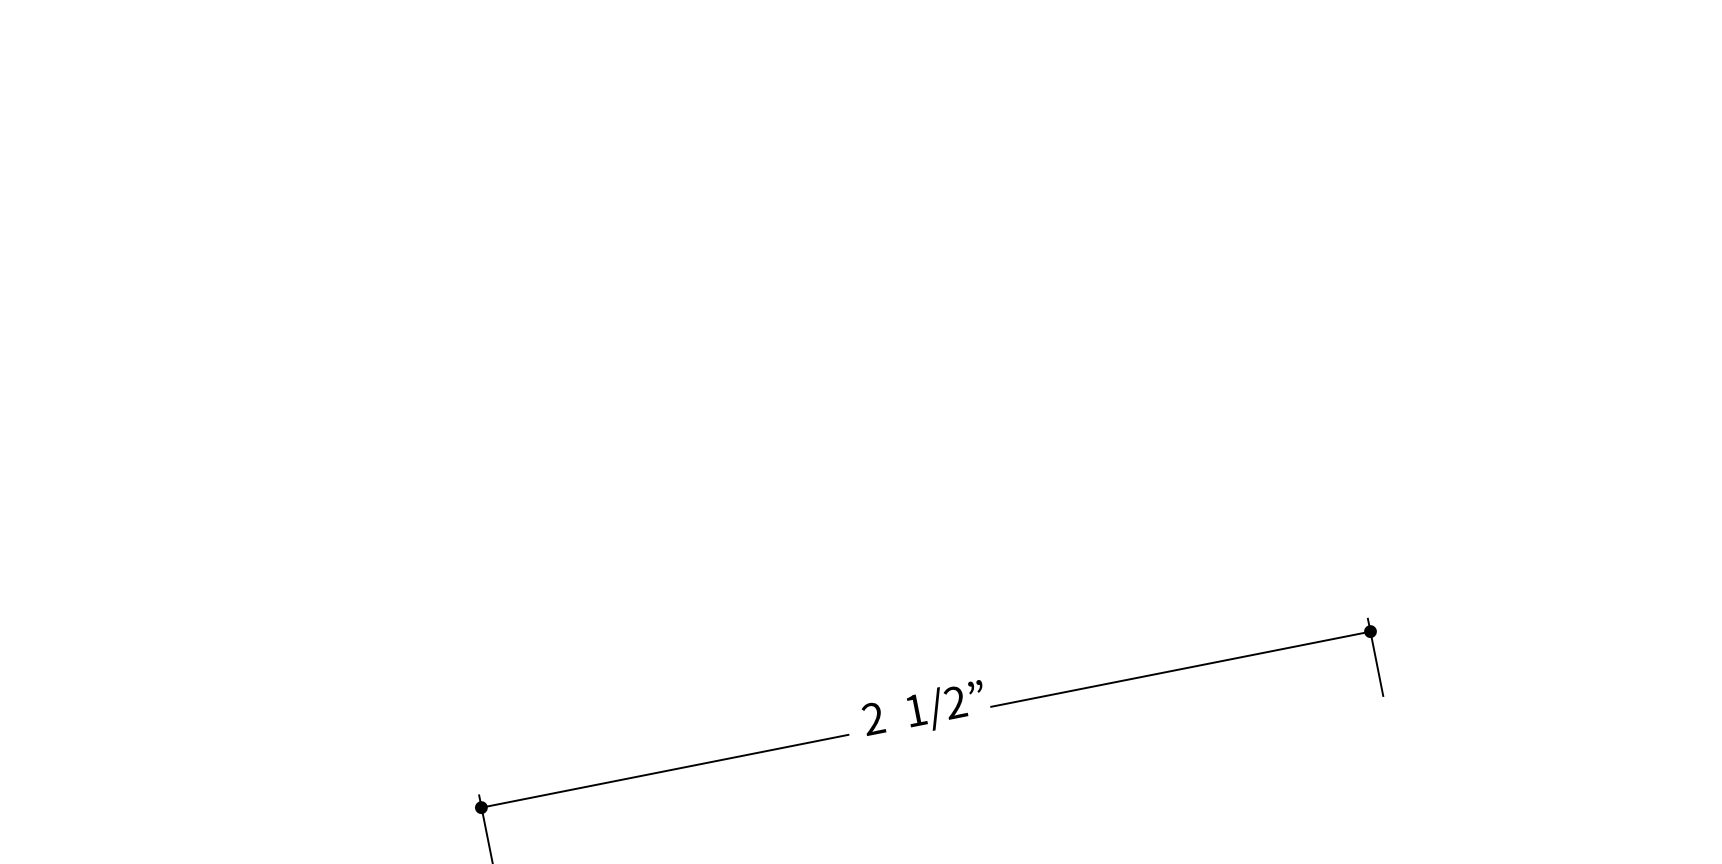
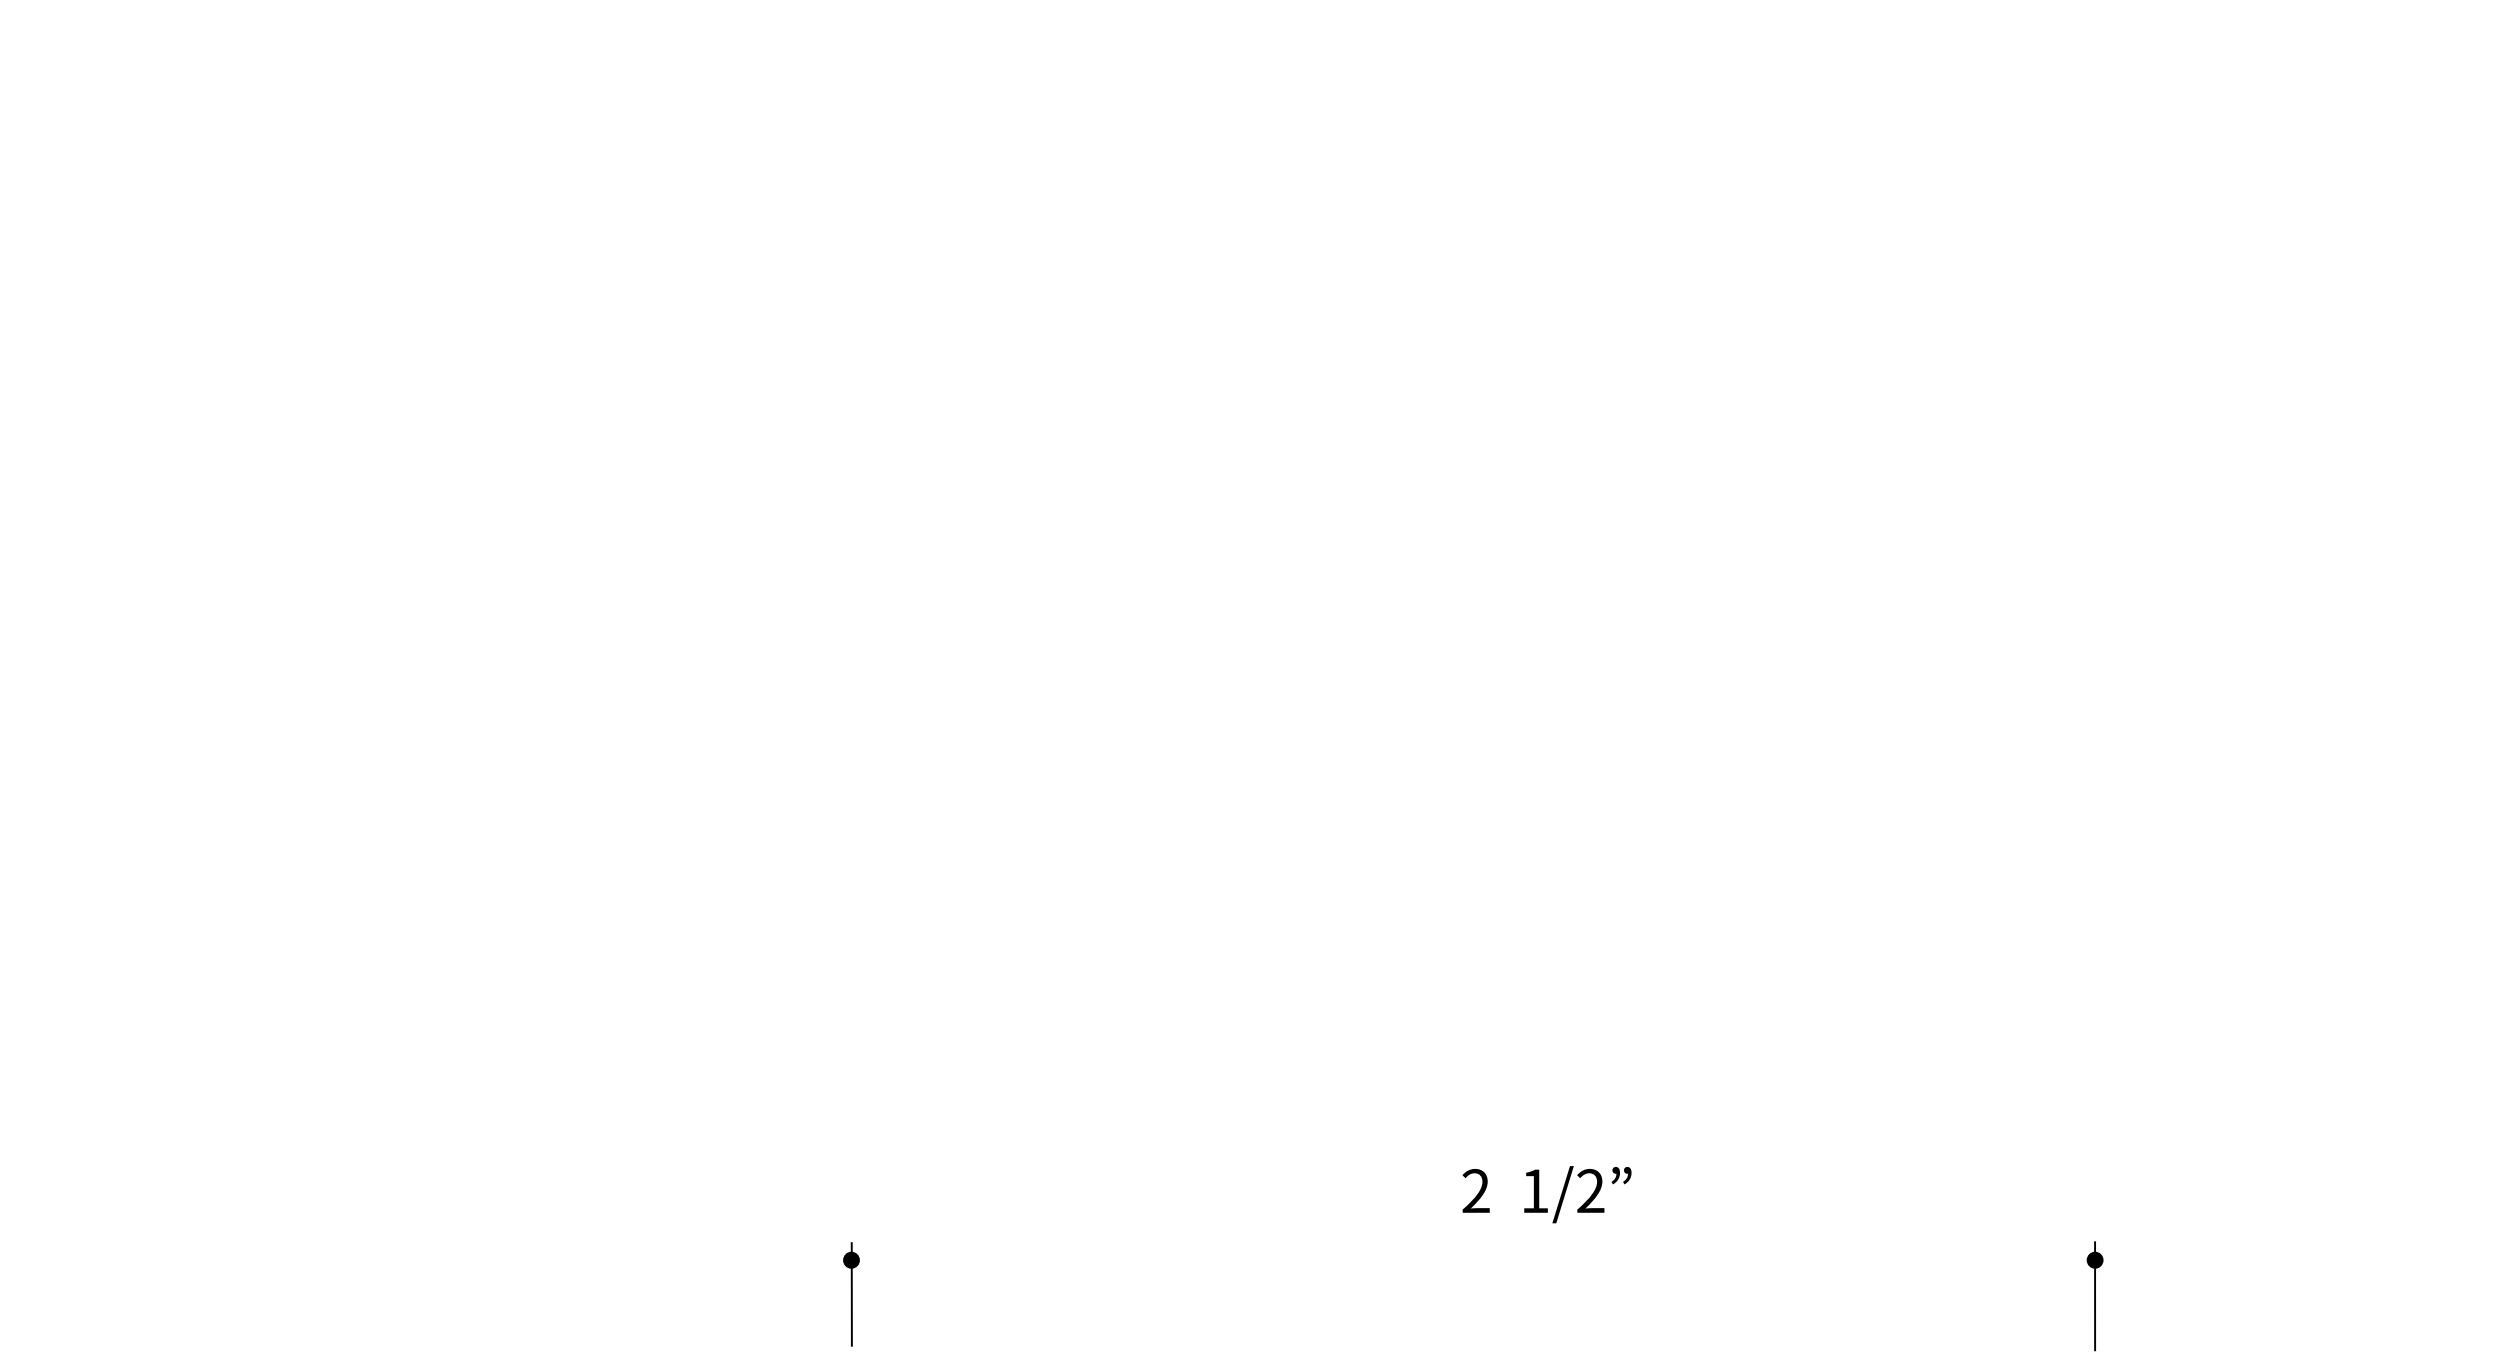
line: (1180, 669) -> (1829, 1260), removed
text: (924, 711) -> (1546, 1194), moved
line: (664, 771) -> (1107, 1260), removed

